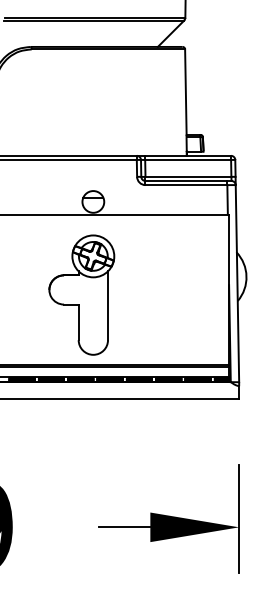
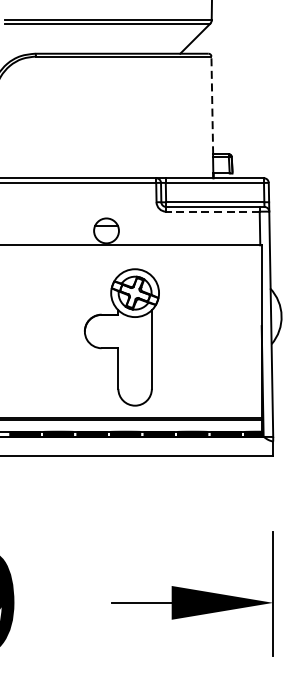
line: (185, 92) -> (211, 105), solid -> dashed
line: (186, 185) -> (213, 212), solid -> dashed
part: (81, 294) -> (121, 336), moved

